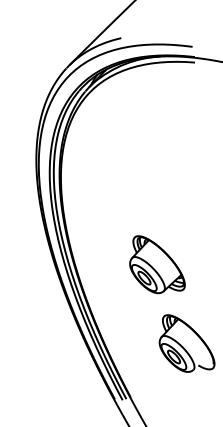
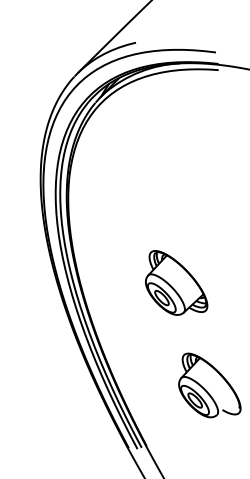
part: (157, 264) -> (176, 282), moved

